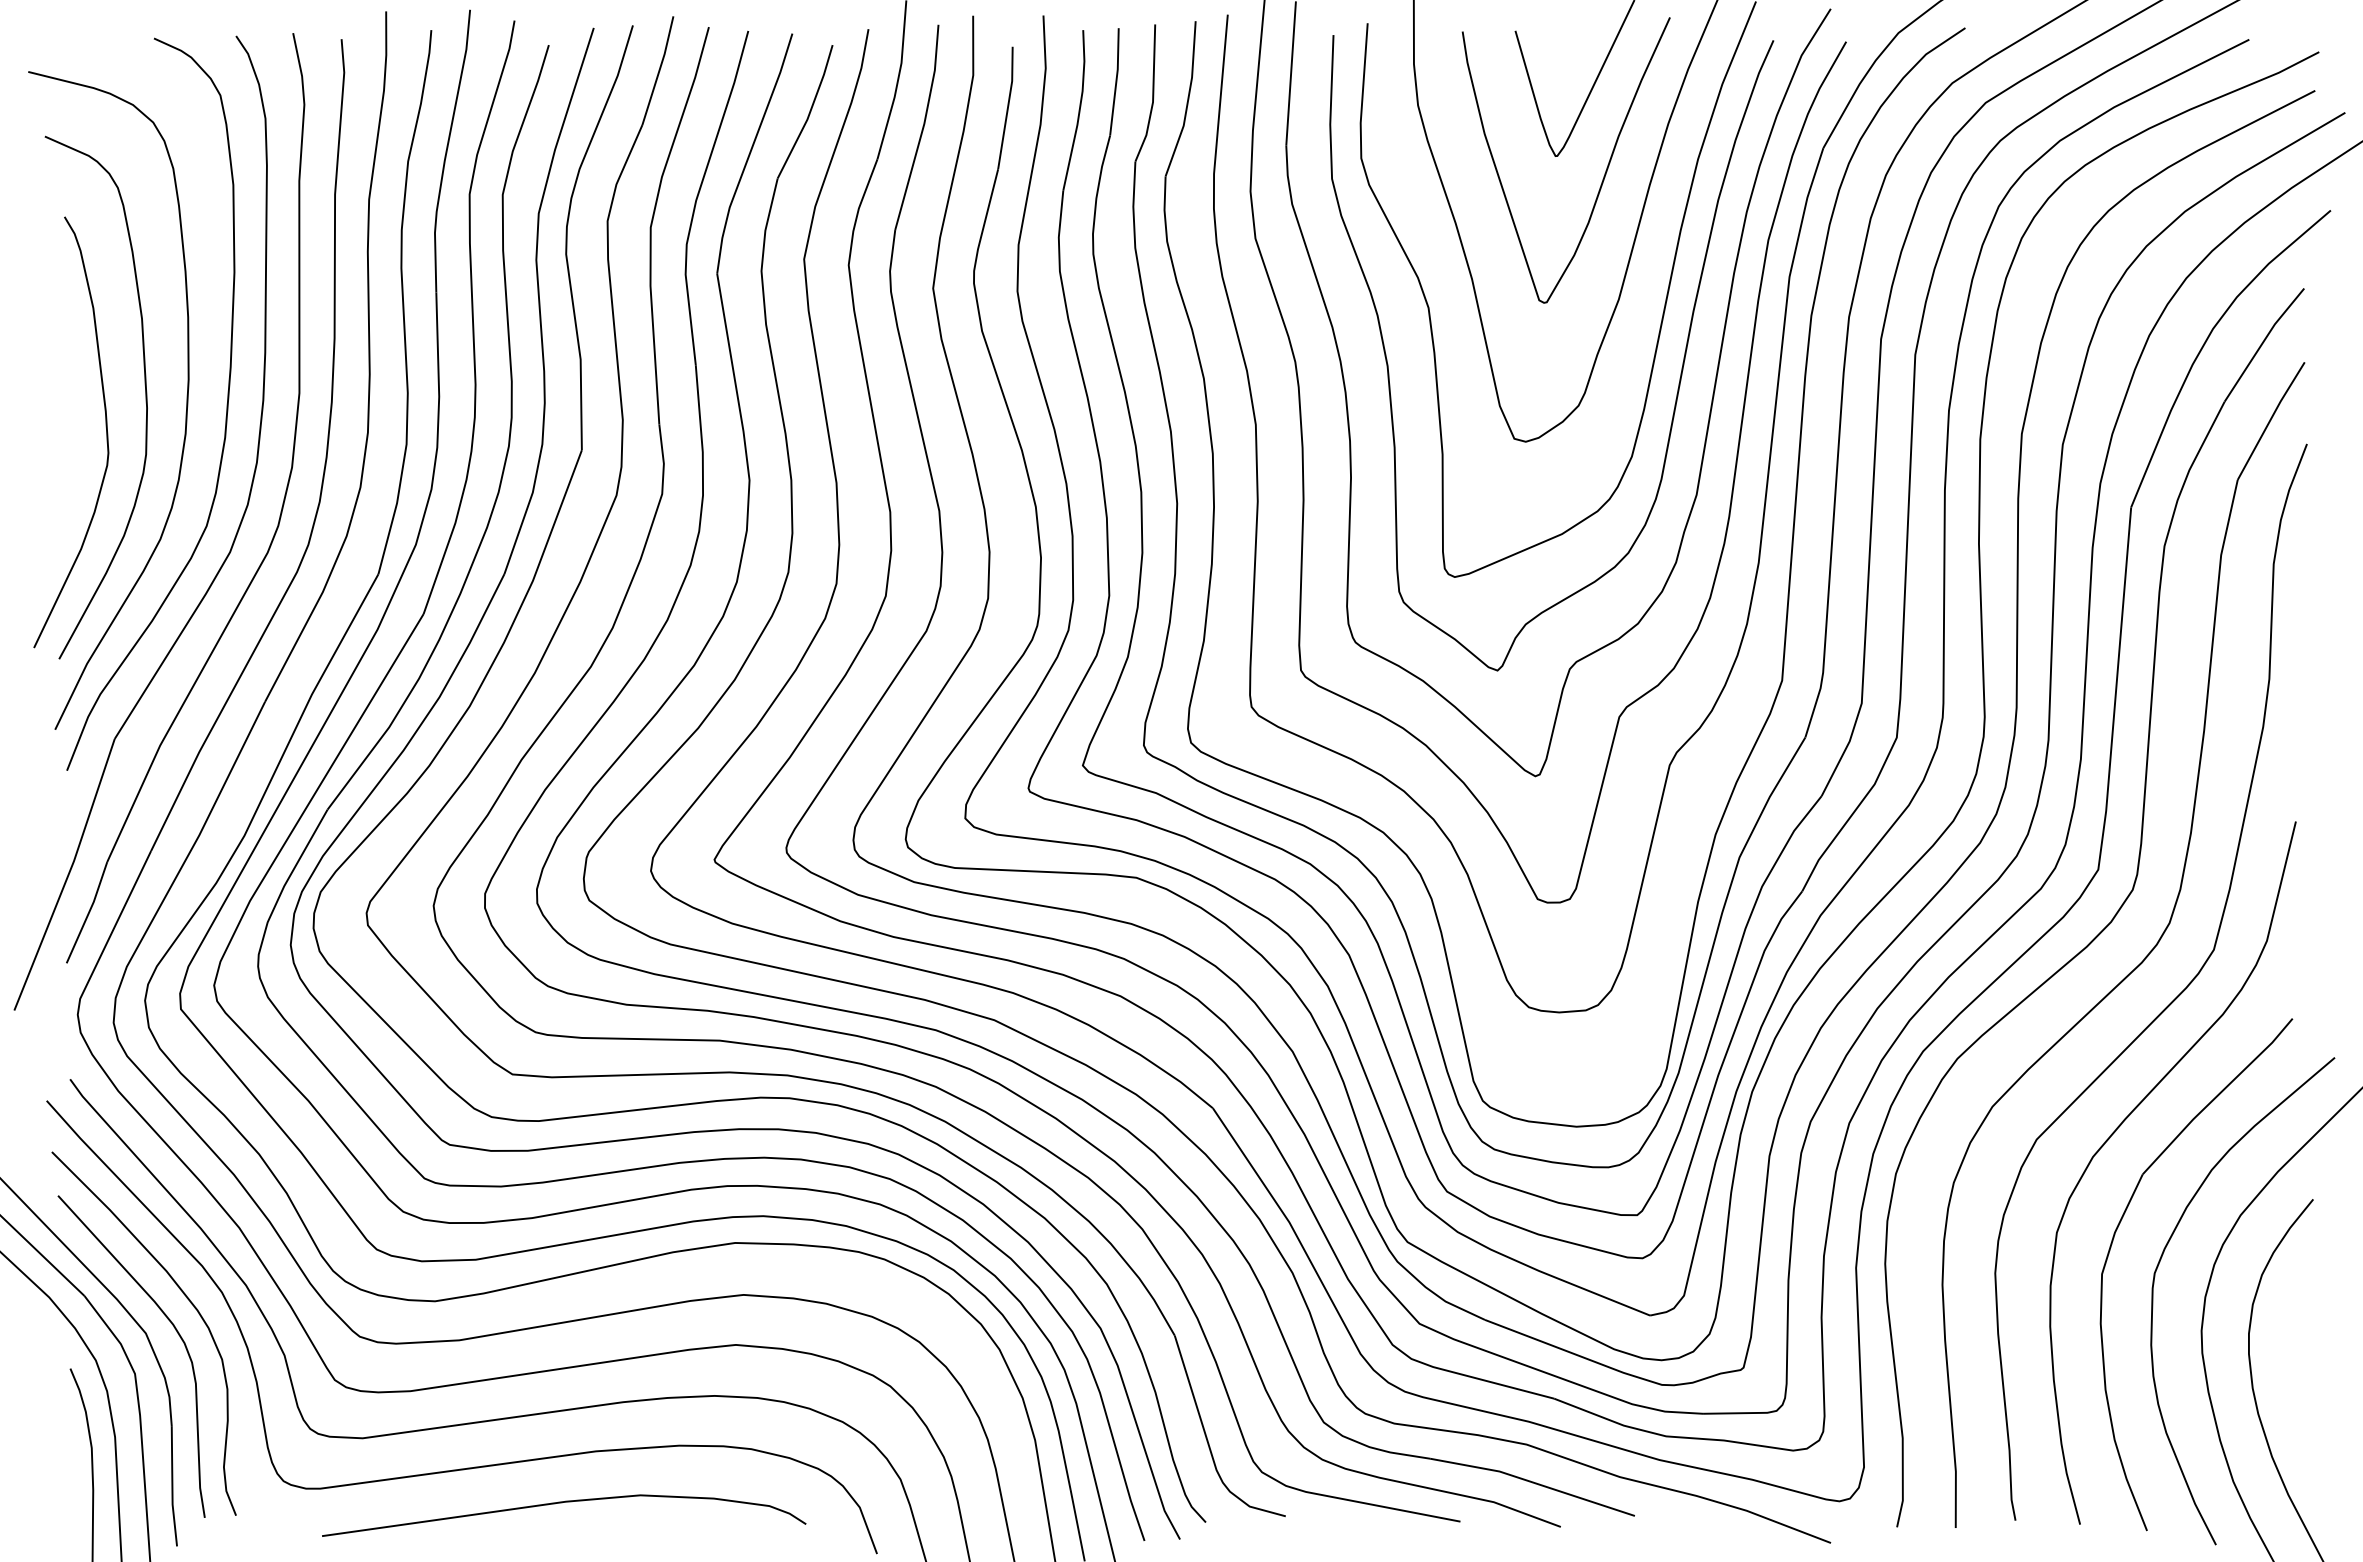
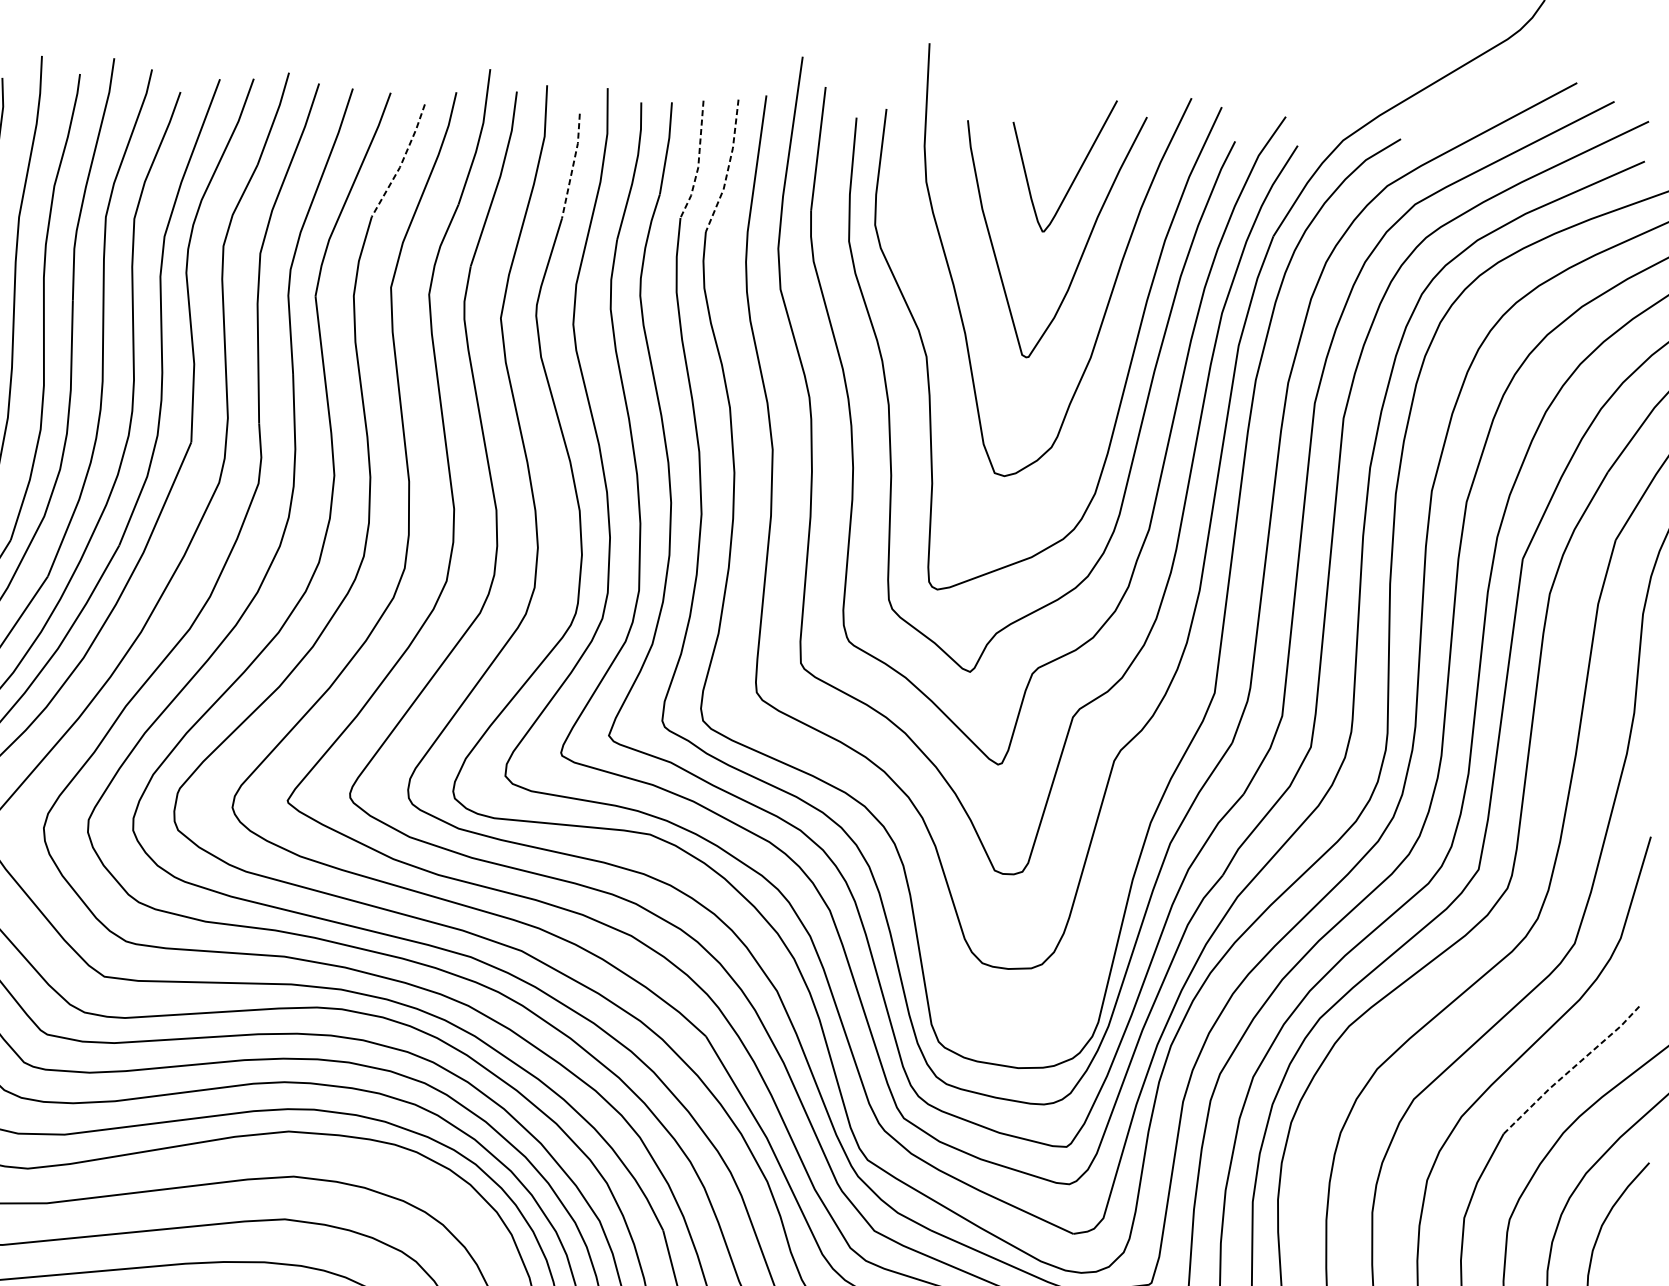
line: (1153, 96) -> (698, 162), solid -> dashed
line: (1188, 100) -> (728, 167), solid -> dashed
line: (1007, 107) -> (572, 165), solid -> dashed
line: (809, 114) -> (401, 163), solid -> dashed
line: (2217, 1095) -> (1571, 1069), solid -> dashed

